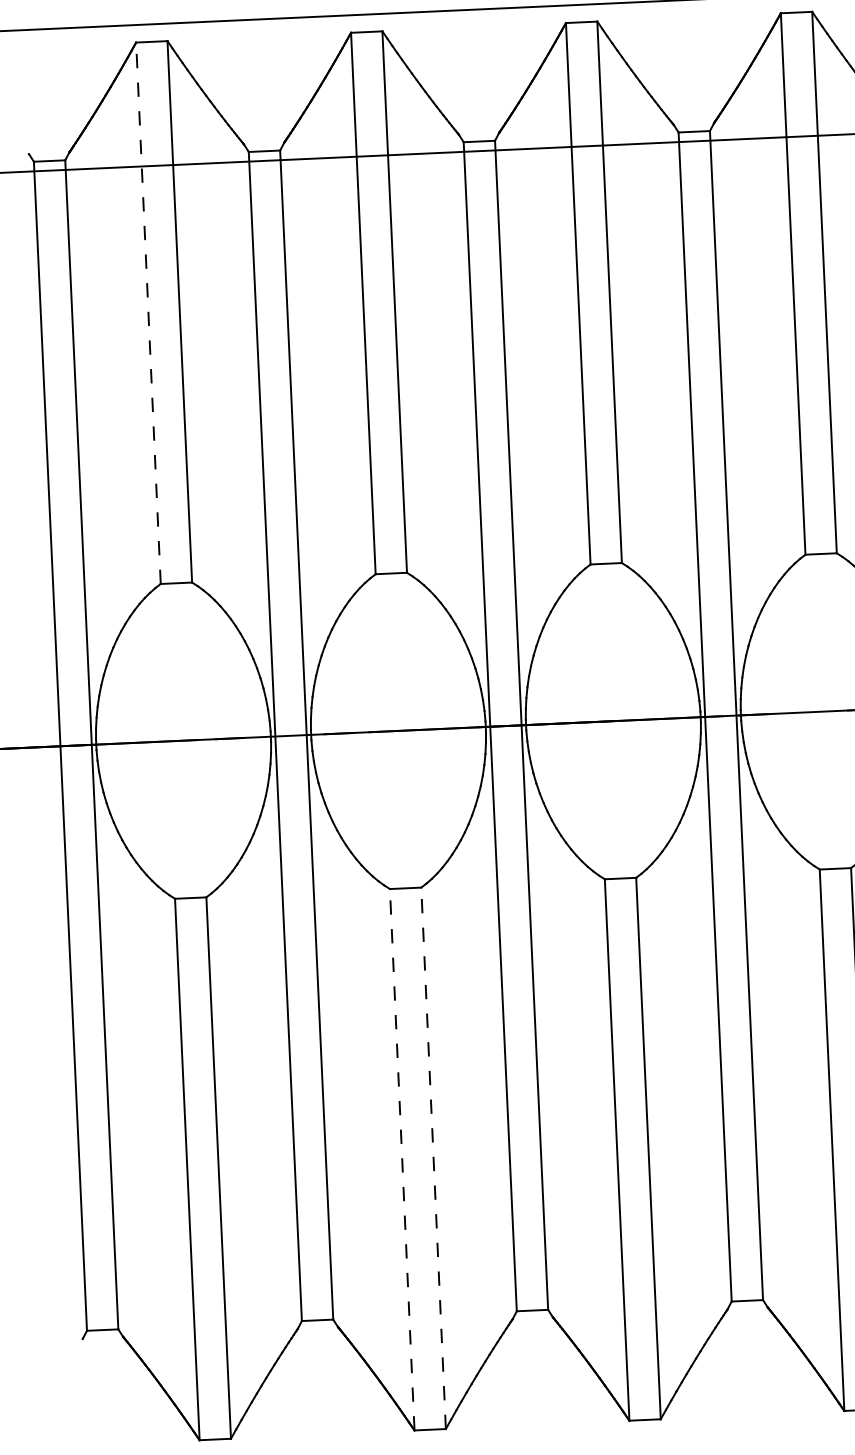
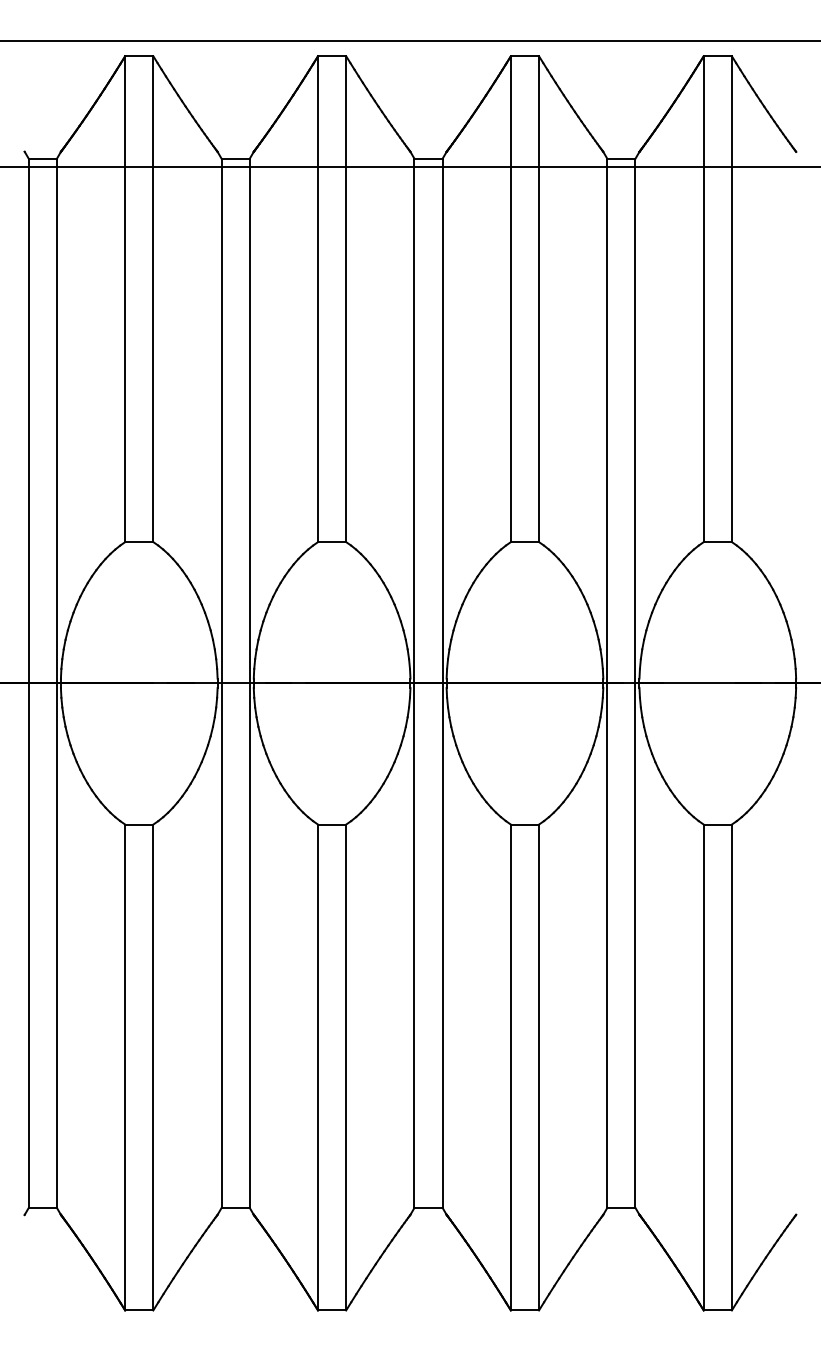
line: (148, 313) -> (125, 299), dashed -> solid
line: (433, 1158) -> (346, 1067), dashed -> solid
line: (402, 1159) -> (318, 1067), dashed -> solid

